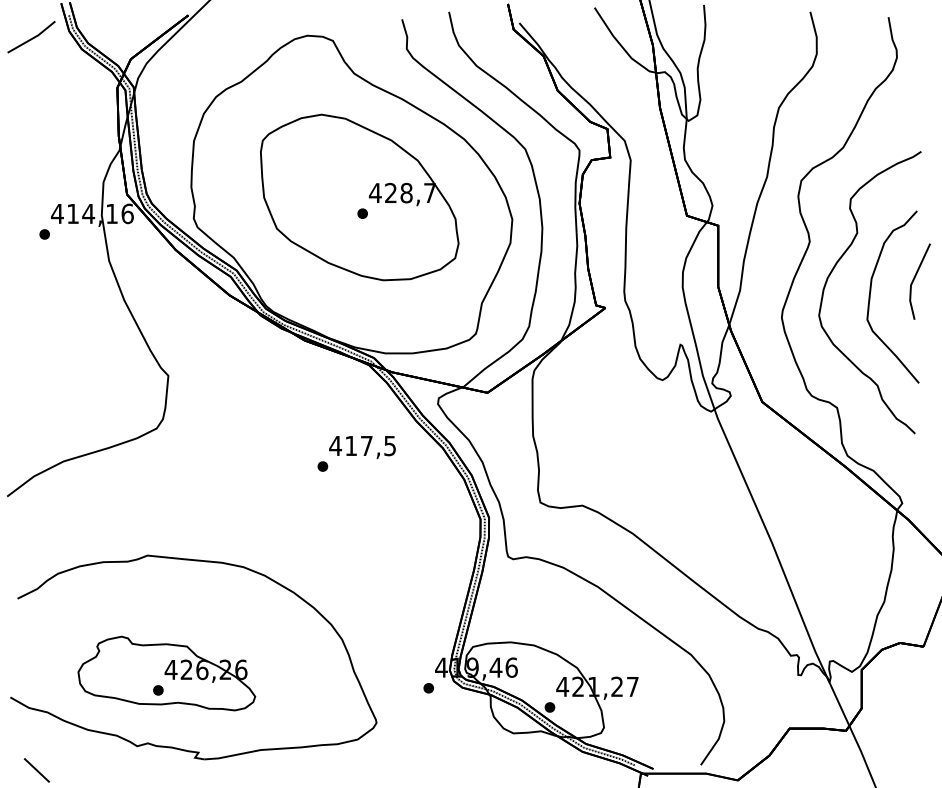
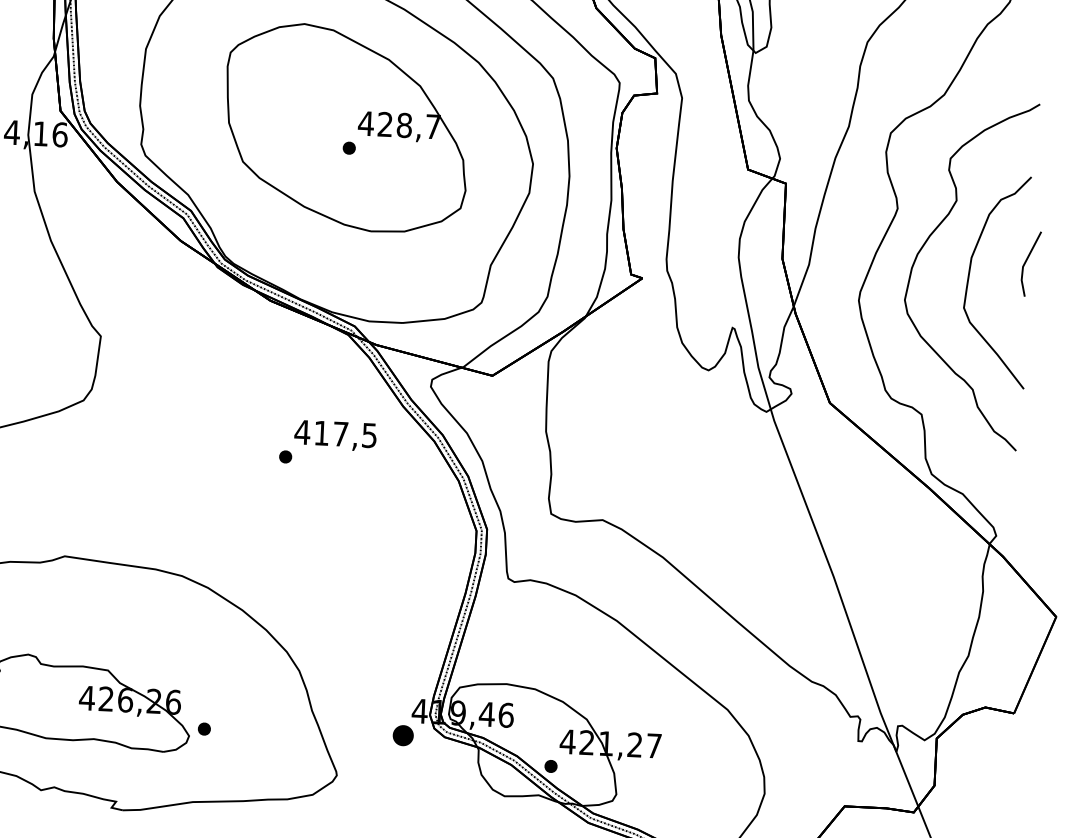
part: (919, 281) -> (1030, 263), size x0.7
part: (428, 688) -> (402, 736), size x1.6
part: (158, 690) -> (204, 729), moved

